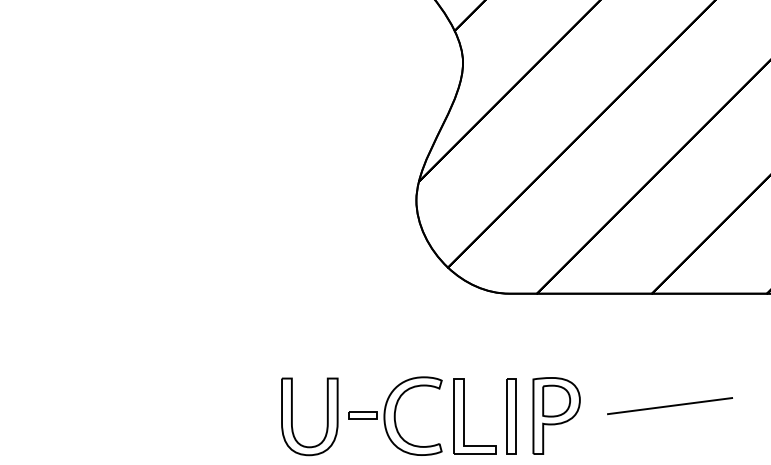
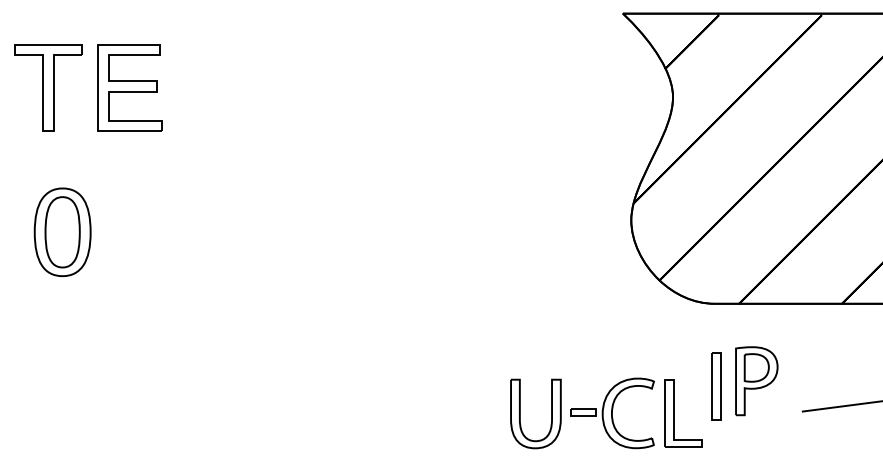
part: (511, 416) -> (716, 386), moved
part: (556, 416) -> (756, 381), moved

